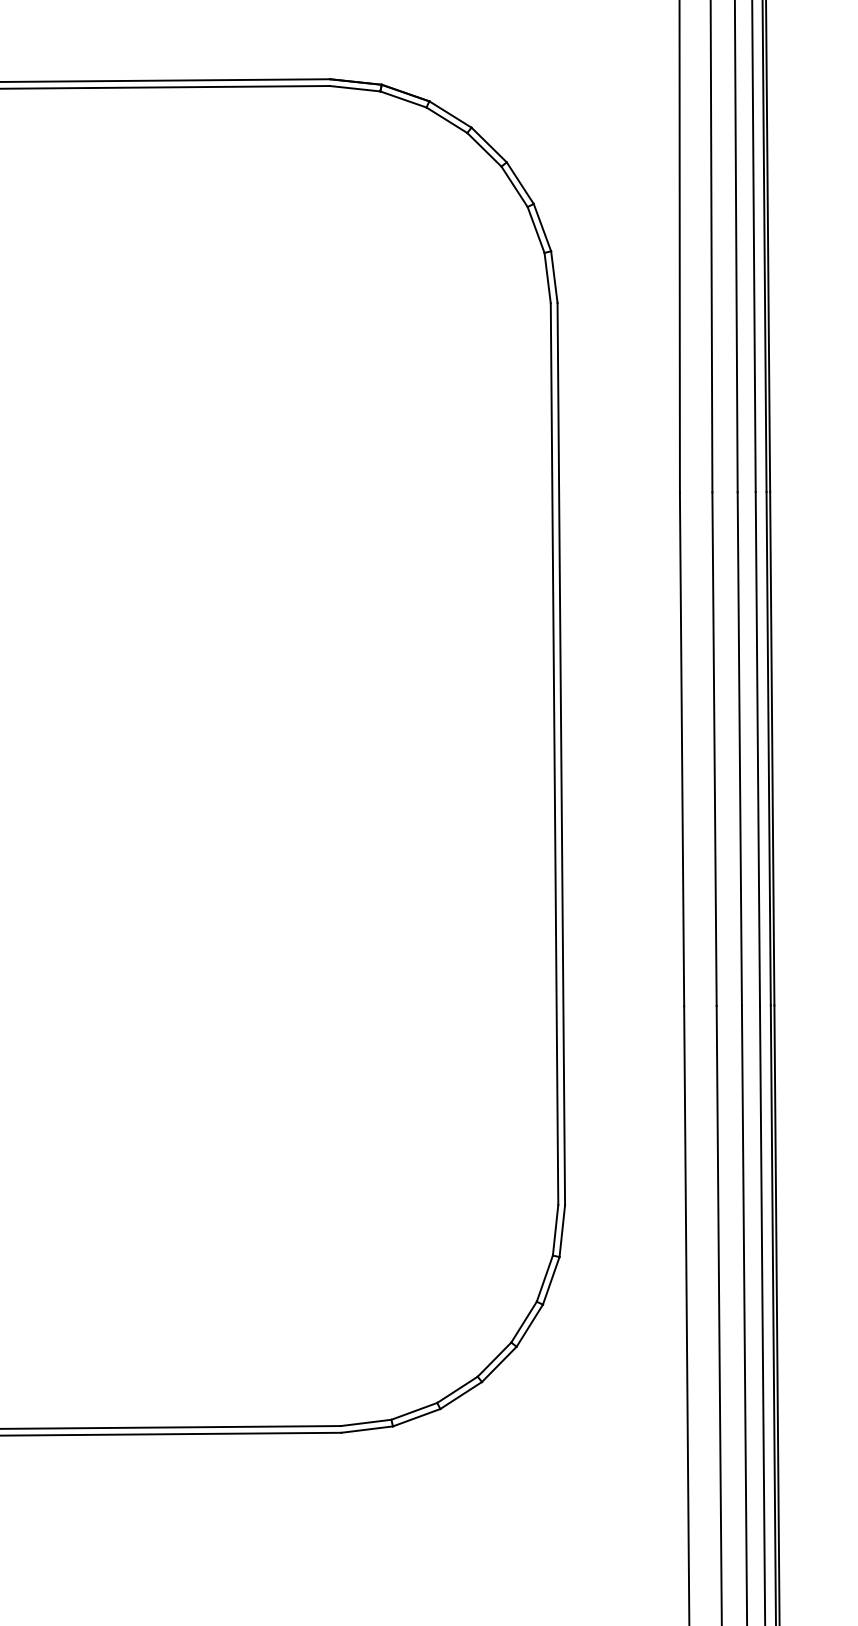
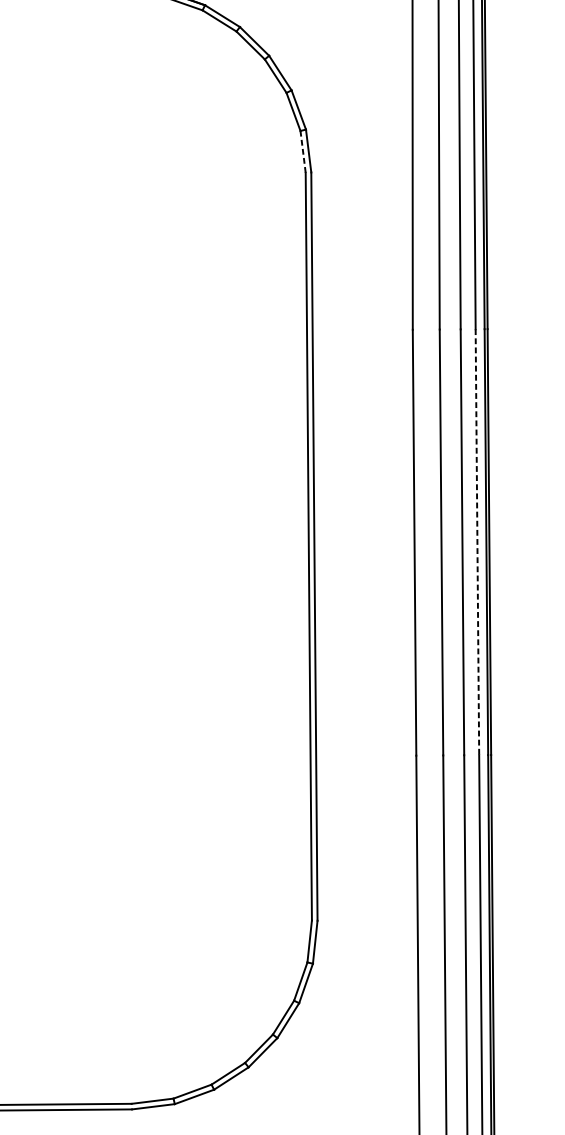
line: (547, 277) -> (302, 151), solid -> dashed
line: (757, 748) -> (477, 541), solid -> dashed

